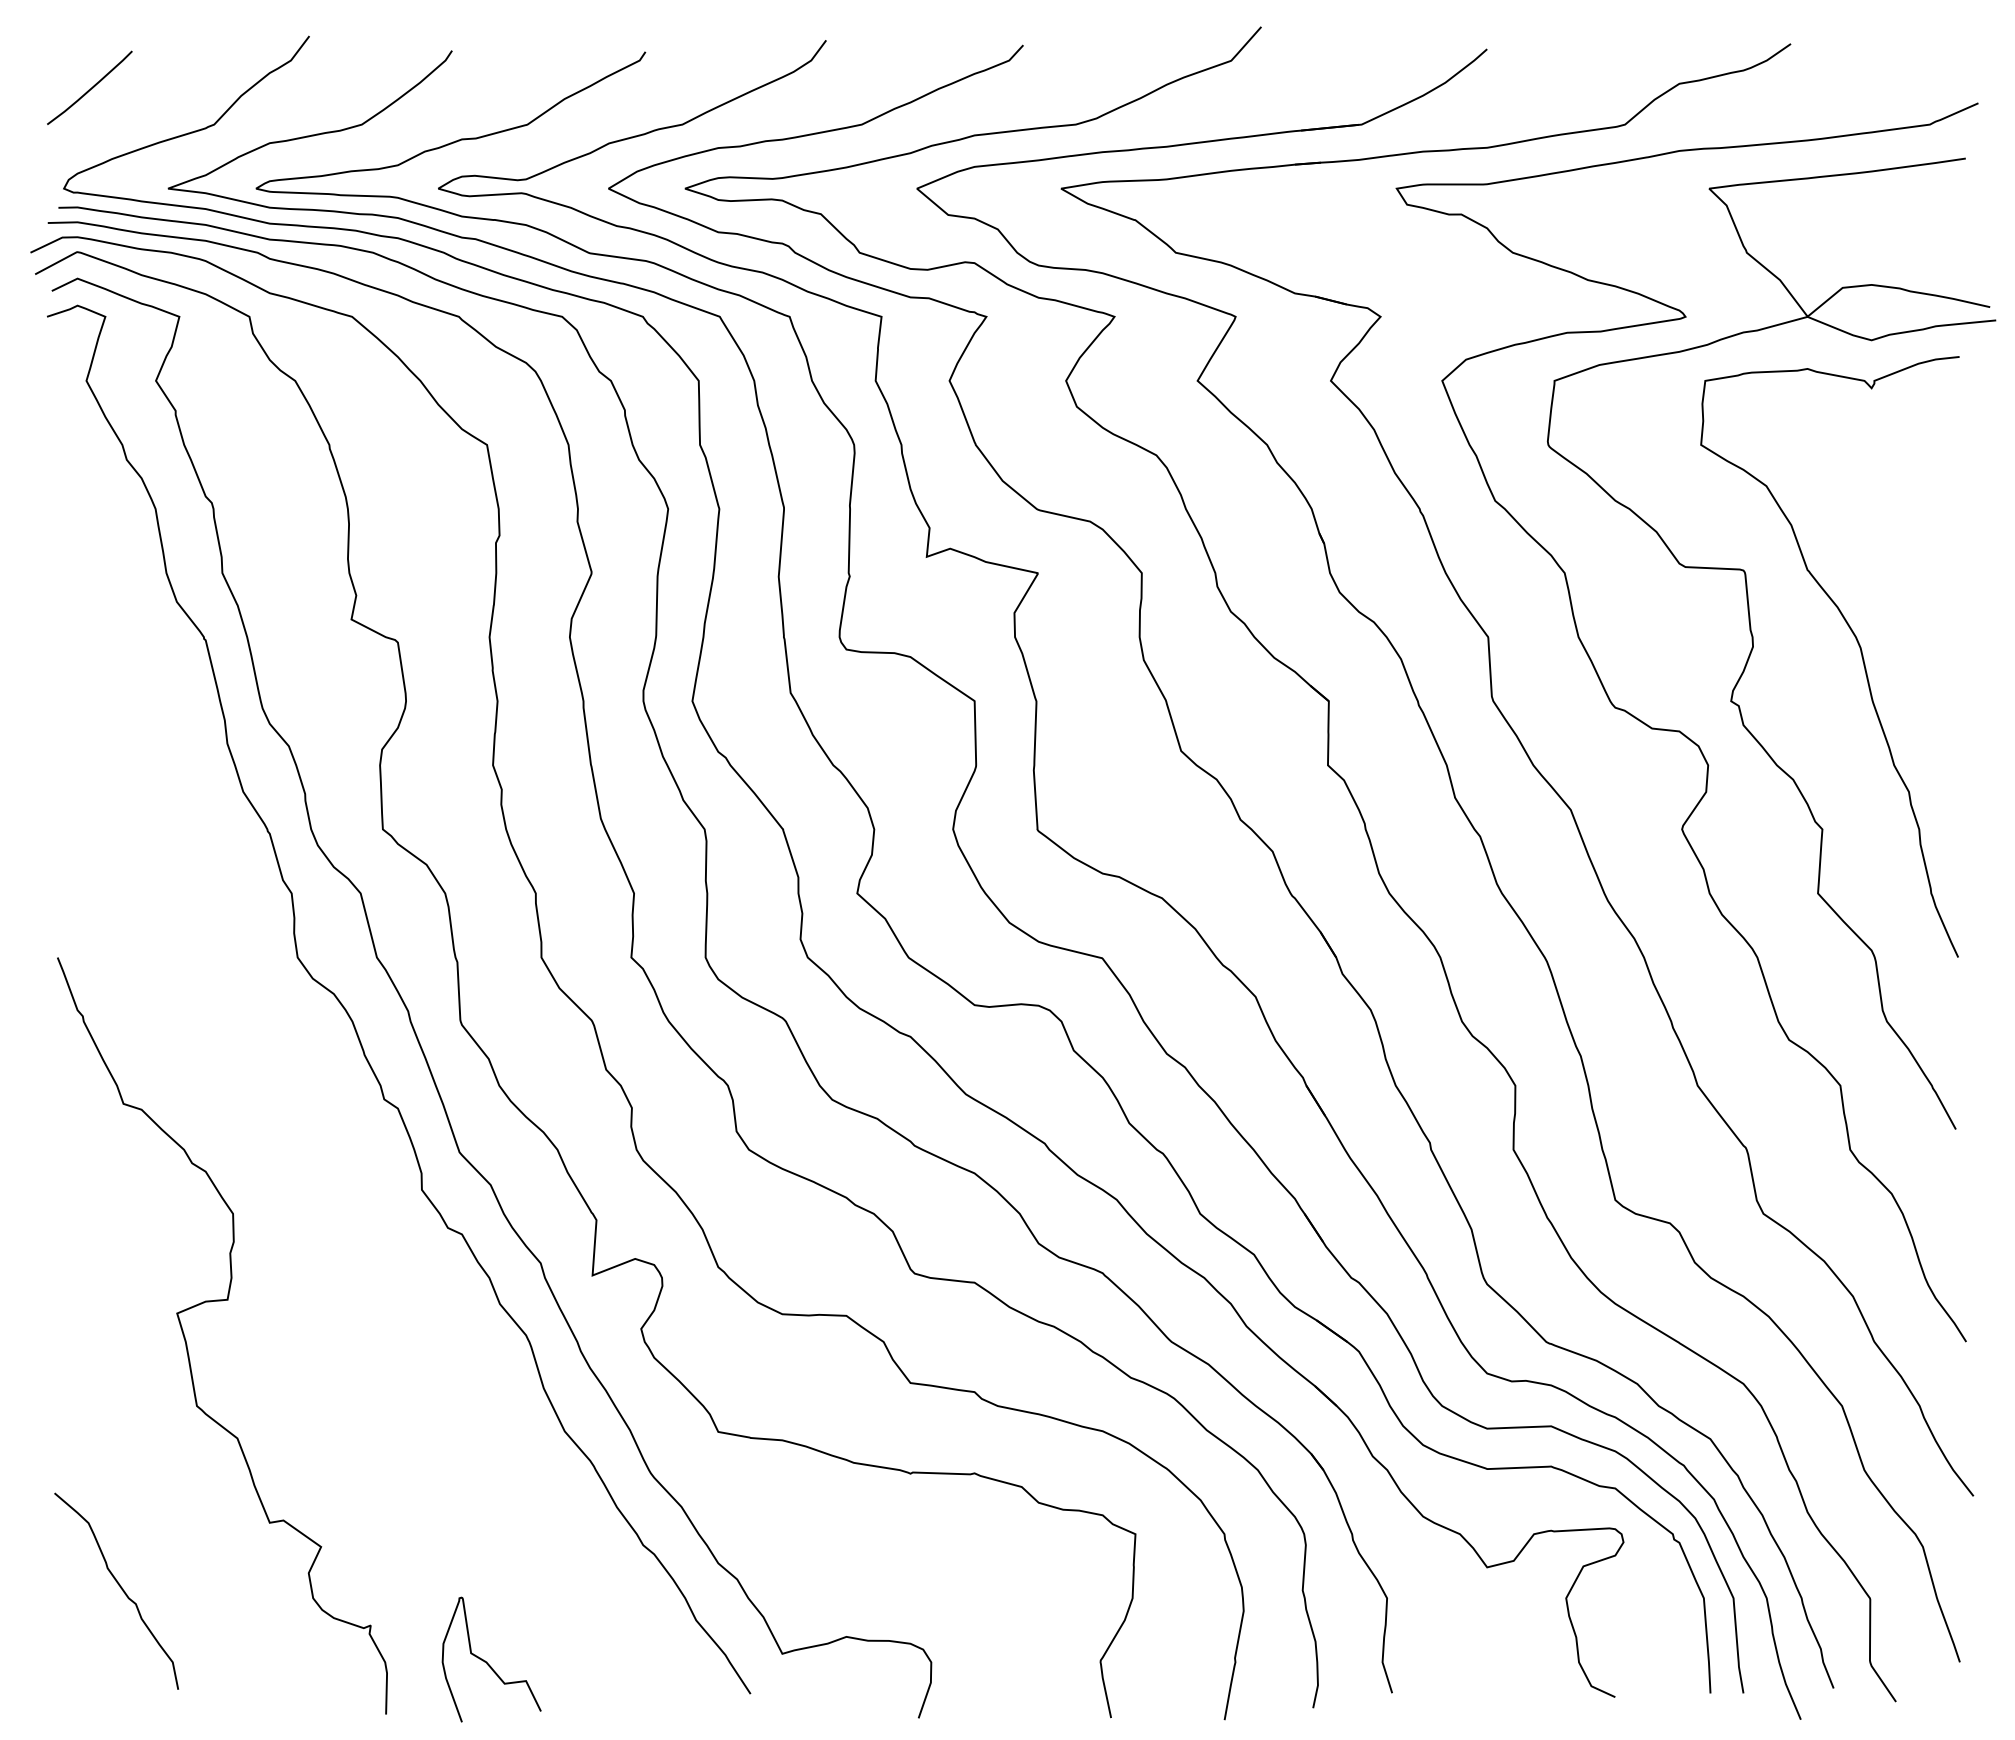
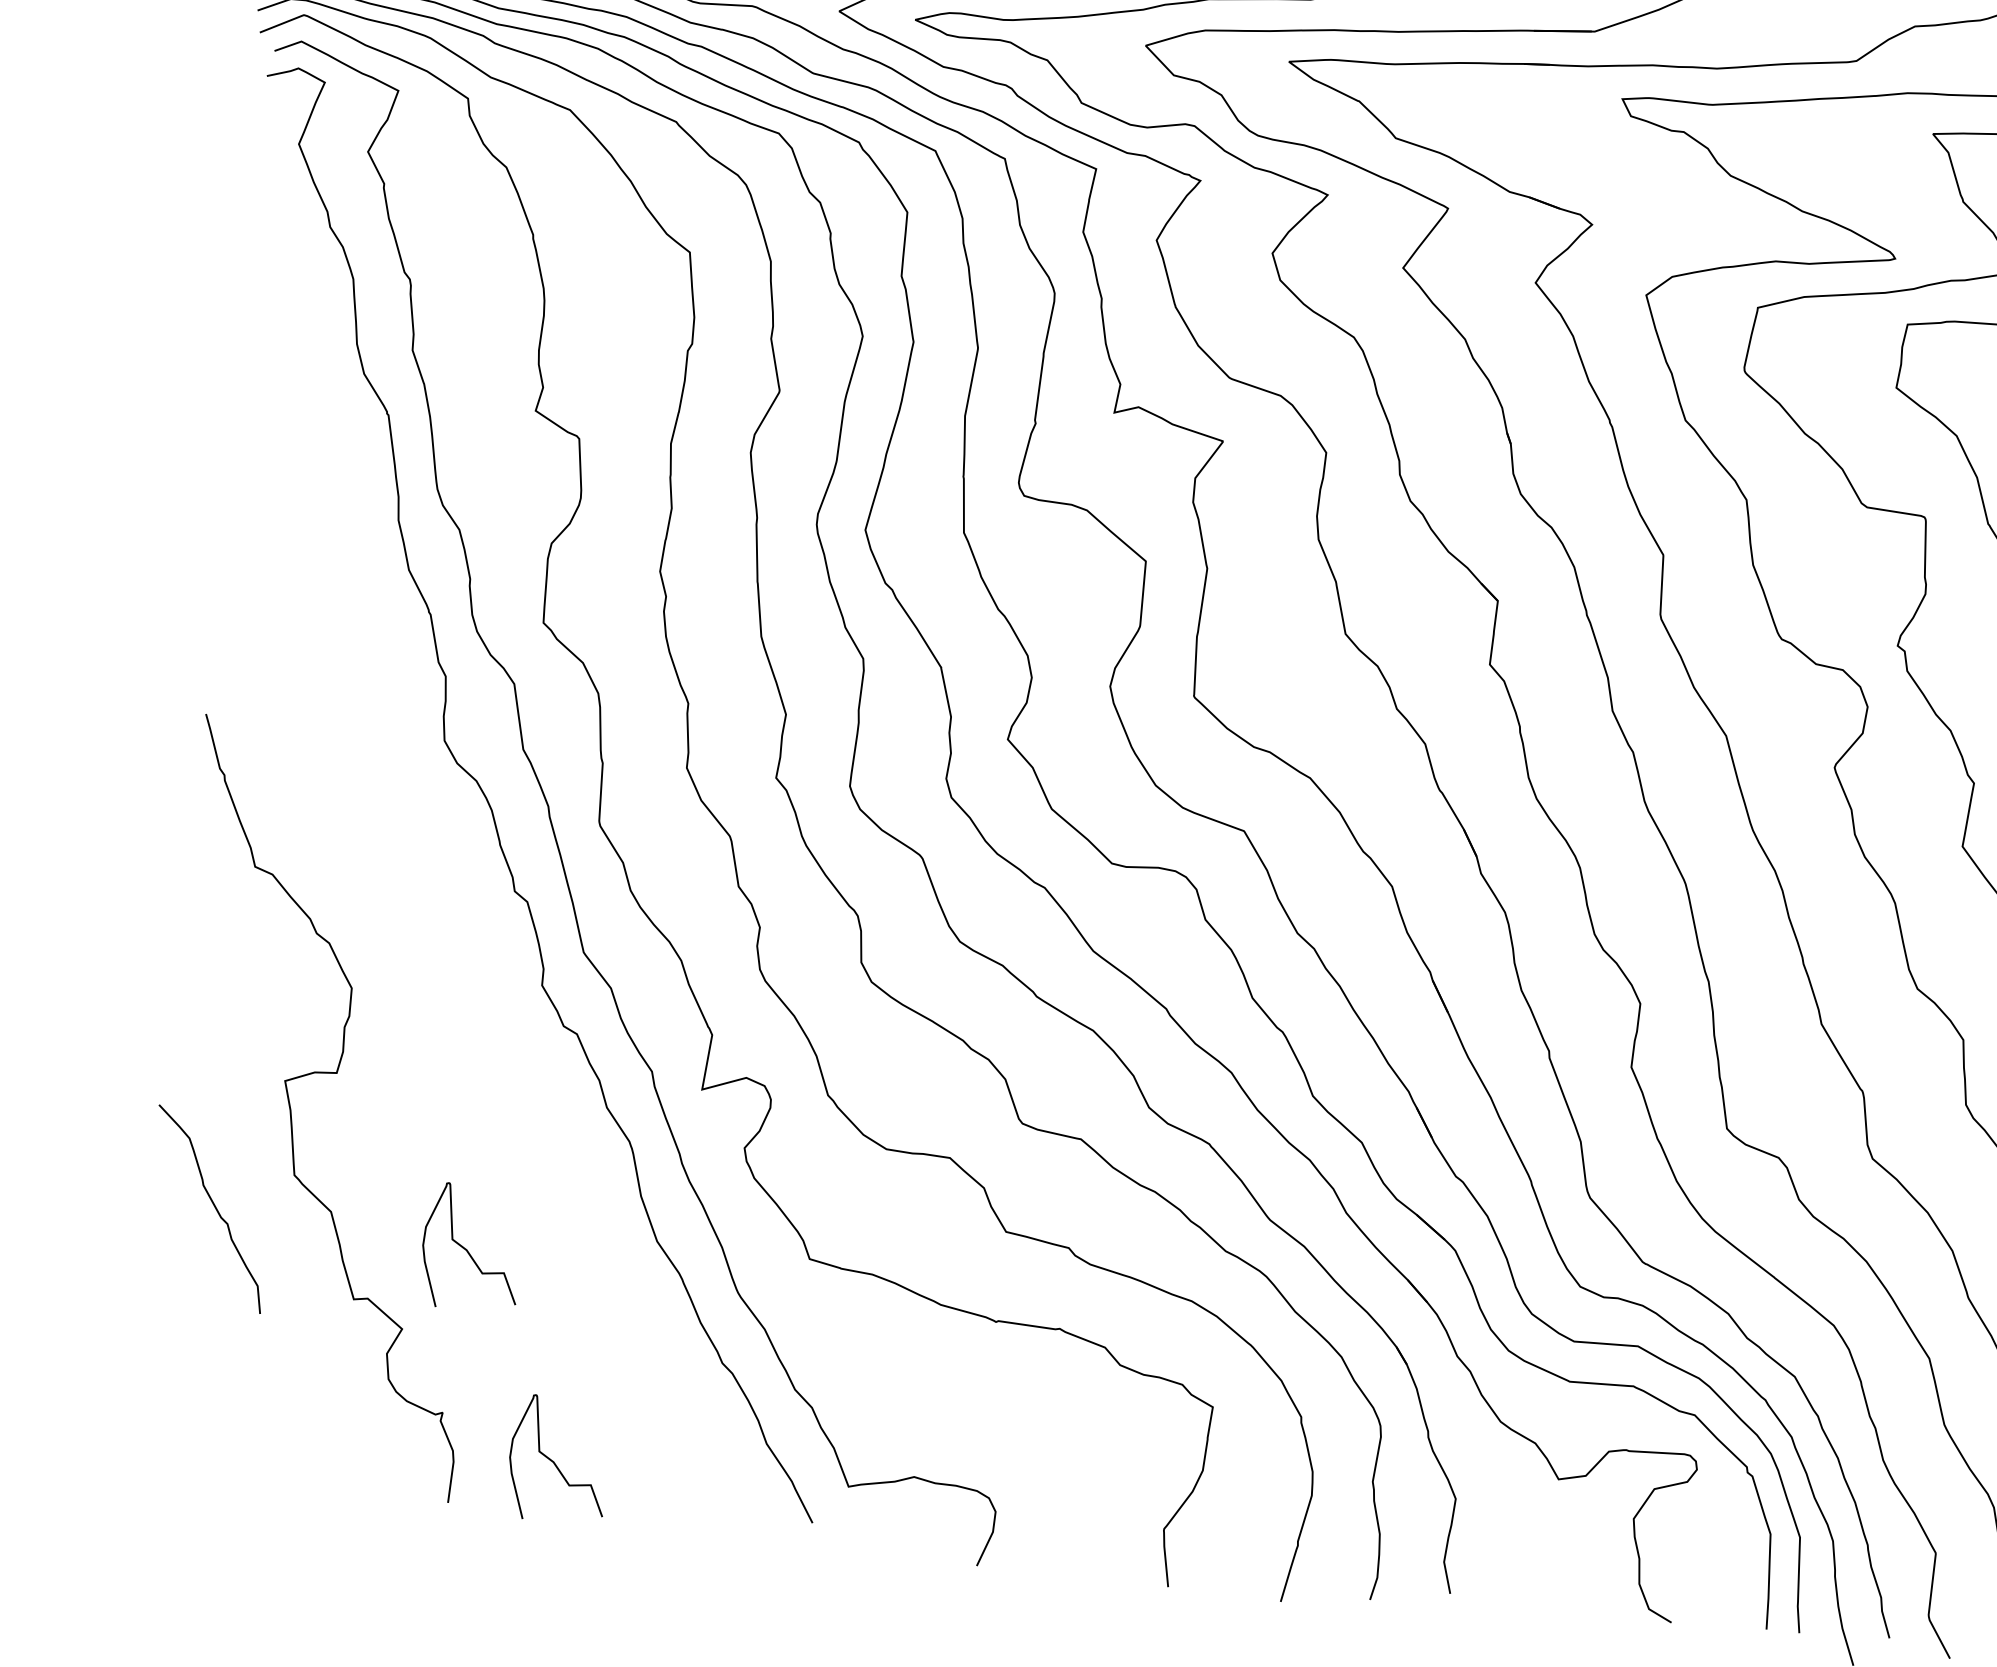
curve: (377, 1461) -> (467, 1250), added
curve: (120, 1588) -> (213, 1206), moved

